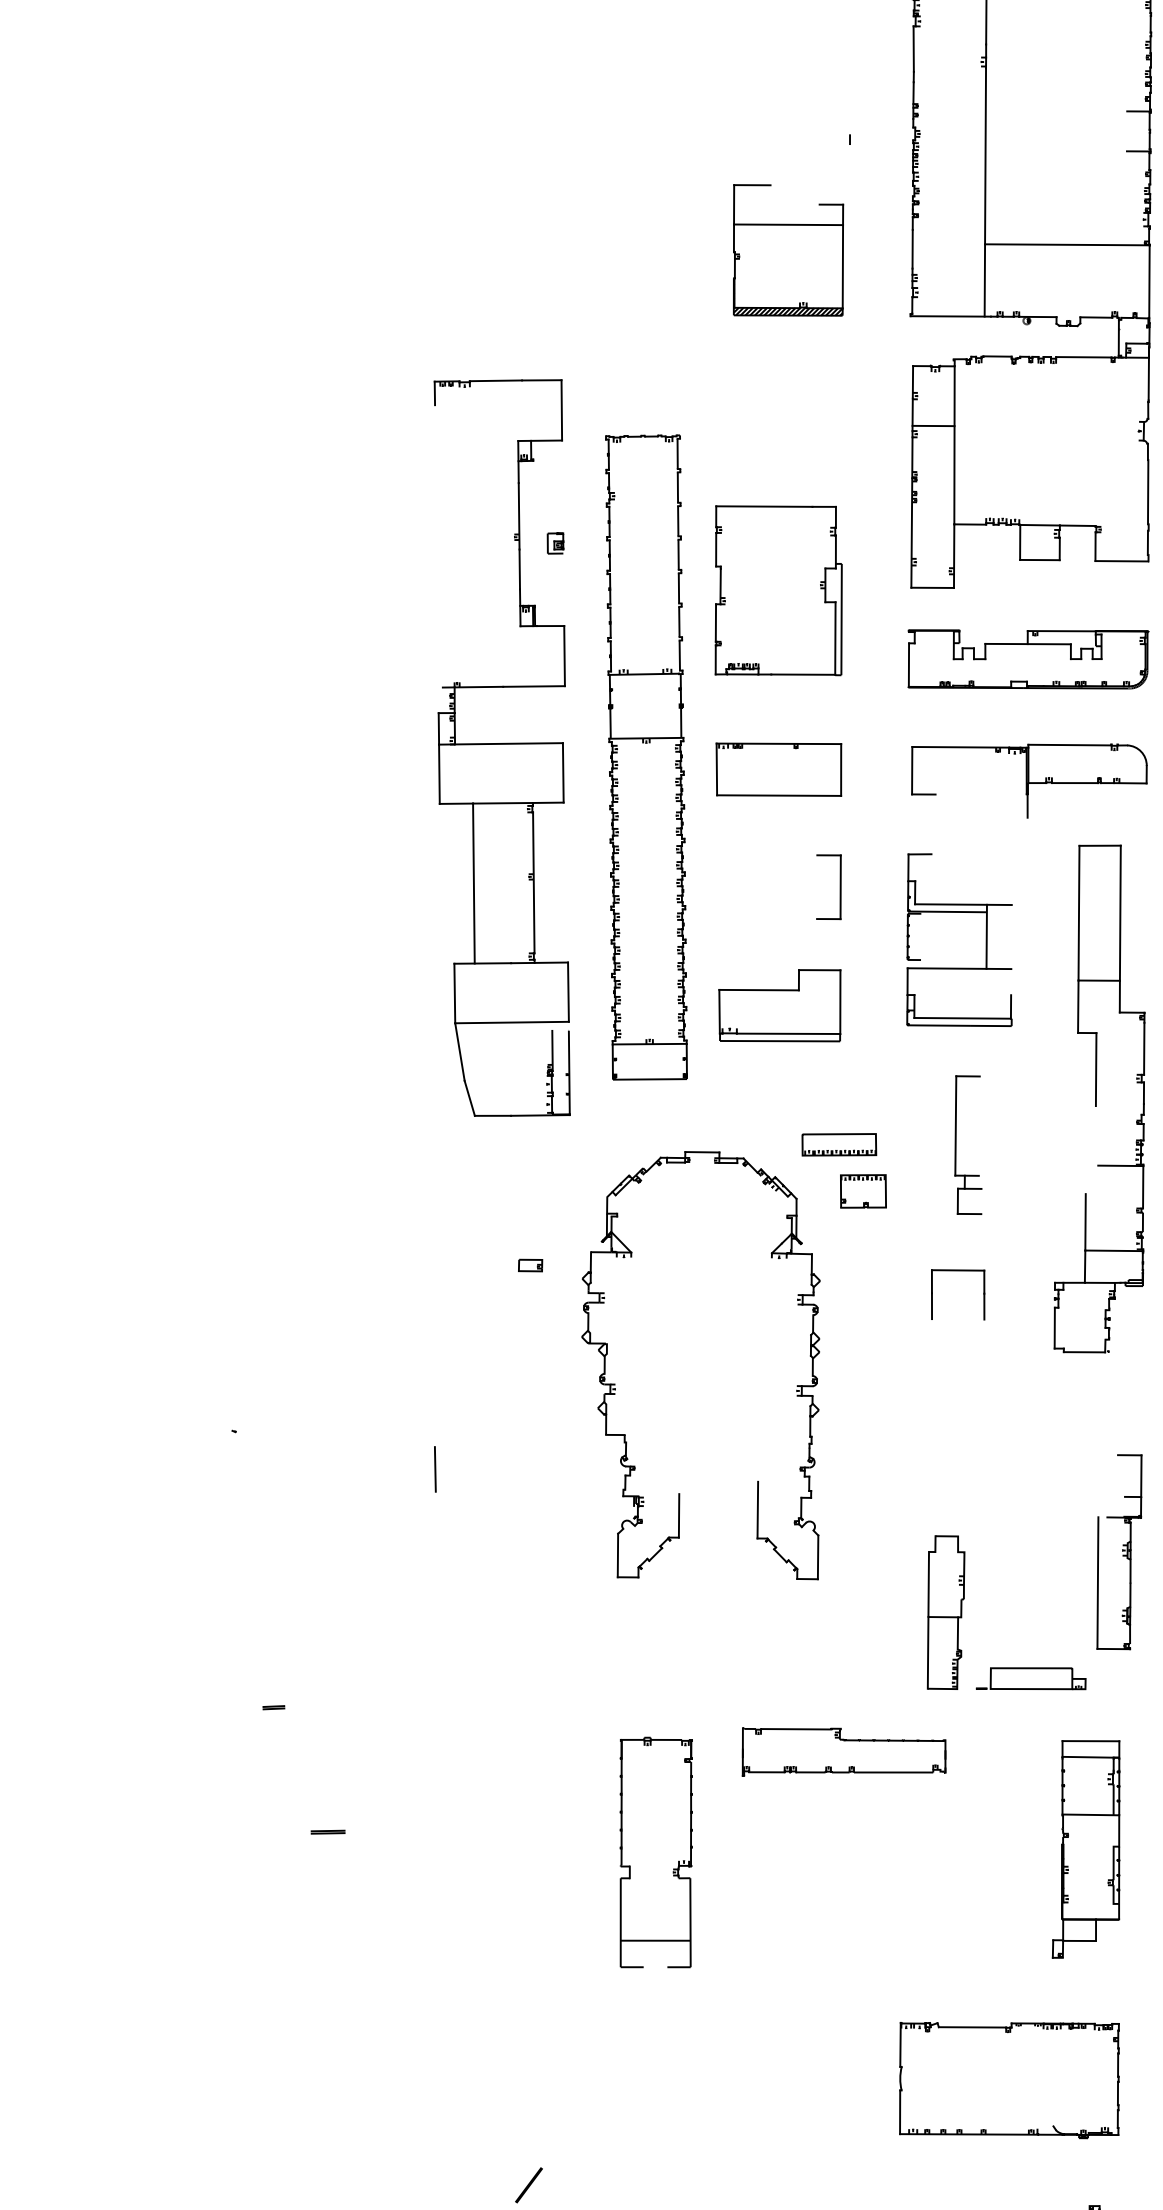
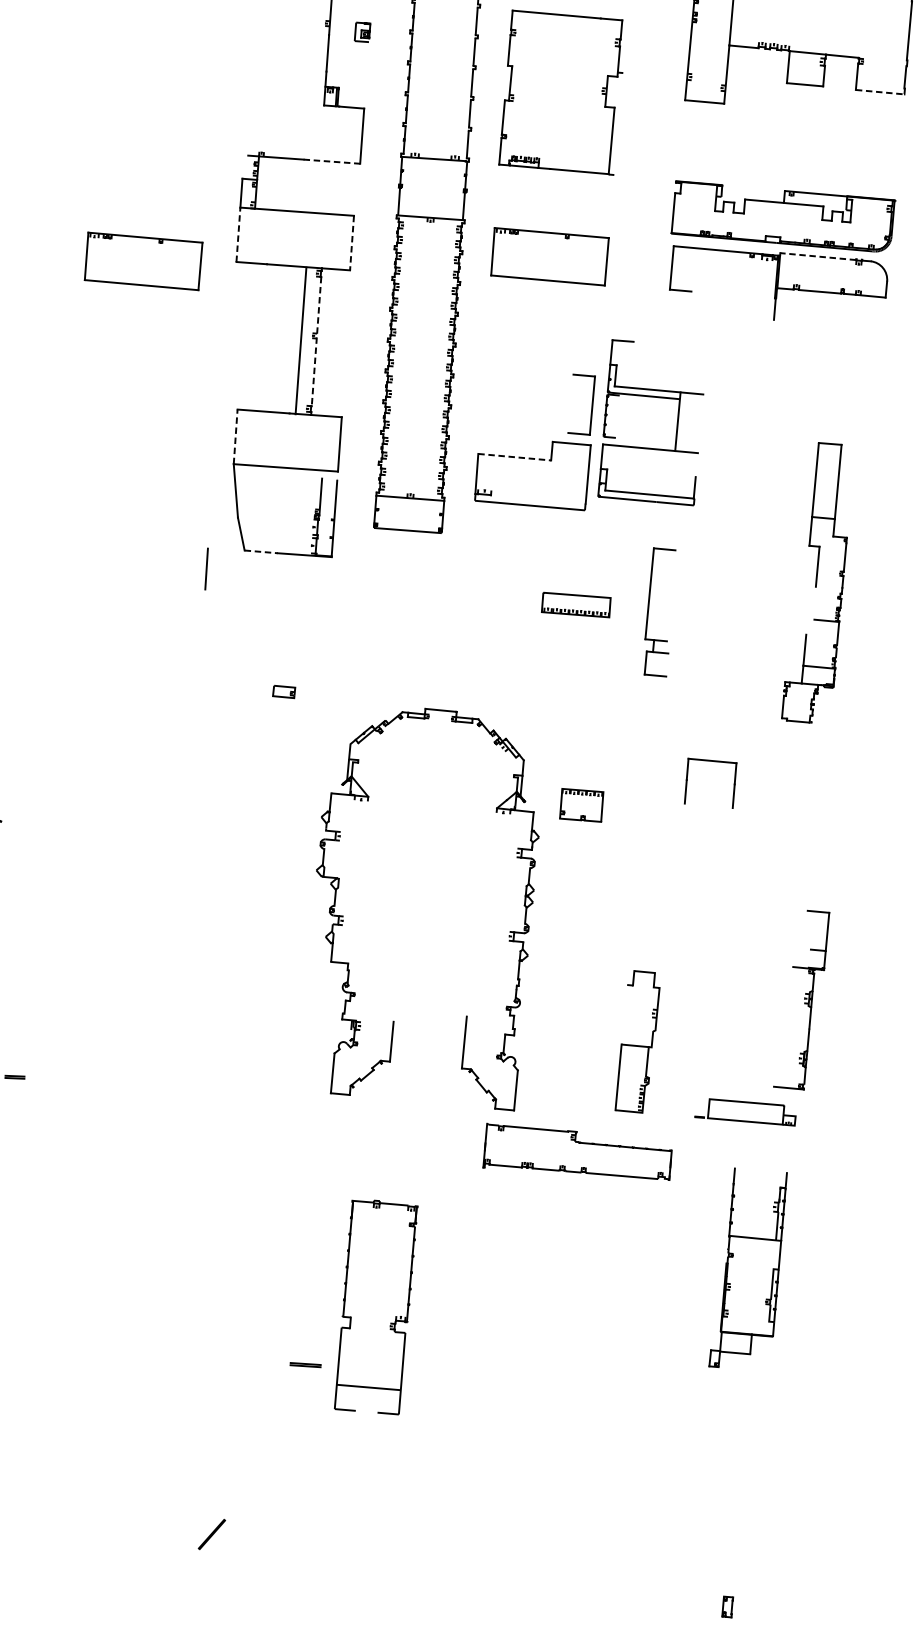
line: (1122, 561) -> (880, 92), solid -> dashed
line: (841, 619) -> (618, 123), removed
part: (1028, 659) -> (783, 217), moved
line: (534, 686) -> (332, 161), solid -> dashed
line: (1069, 745) -> (817, 256), solid -> dashed
line: (563, 772) -> (352, 242), solid -> dashed
line: (439, 774) -> (238, 235), solid -> dashed
part: (338, 811) -> (143, 261), added
line: (533, 882) -> (316, 341), solid -> dashed
line: (473, 883) -> (300, 340), moved
part: (839, 887) -> (591, 405), moved
part: (985, 939) -> (676, 424), moved
line: (759, 990) -> (515, 457), solid -> dashed
line: (454, 993) -> (235, 436), solid -> dashed
line: (788, 1033) -> (538, 499), removed
part: (1099, 1098) -> (818, 582), size x0.6
line: (493, 1115) -> (261, 551), solid -> dashed
part: (956, 1144) -> (648, 610), moved
part: (863, 1191) -> (581, 805), moved
part: (958, 1271) -> (712, 762), moved
part: (615, 1383) -> (343, 915), moved
line: (435, 1469) -> (206, 569), moved
line: (1097, 1582) -> (779, 1025), removed
line: (928, 1583) -> (624, 1013), removed
part: (1030, 1678) -> (745, 1111), moved
line: (1090, 1741) -> (760, 1171), removed
part: (843, 1751) -> (577, 1152), moved
line: (1087, 1756) -> (756, 1184), removed
part: (327, 1831) -> (305, 1364), moved
part: (655, 1852) -> (375, 1306), moved
part: (1009, 2080) -> (660, 1475), removed

